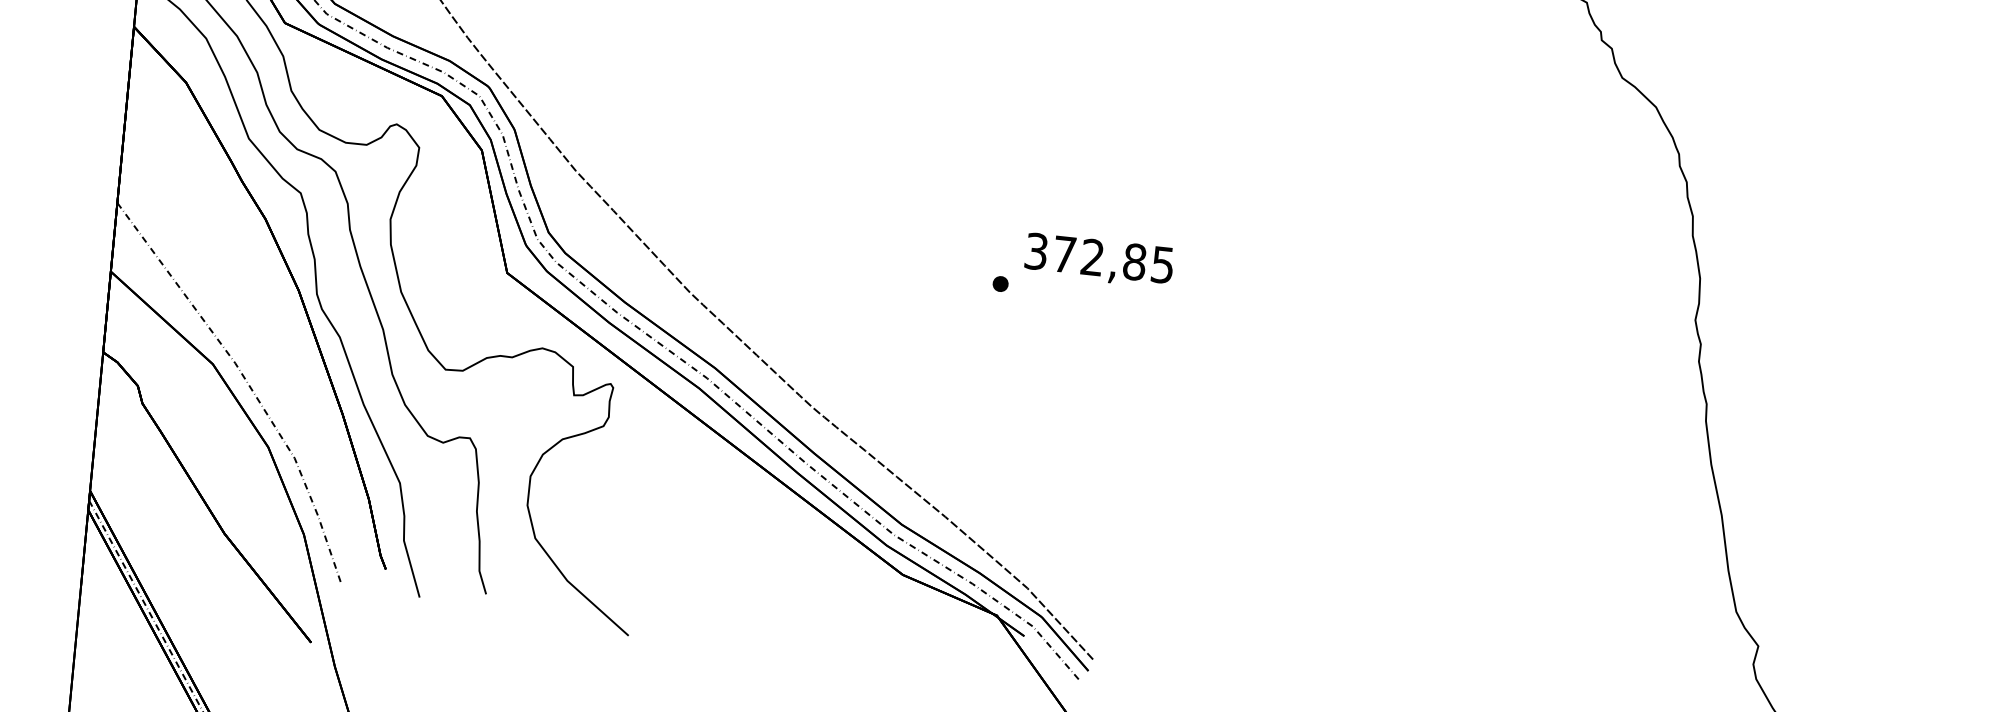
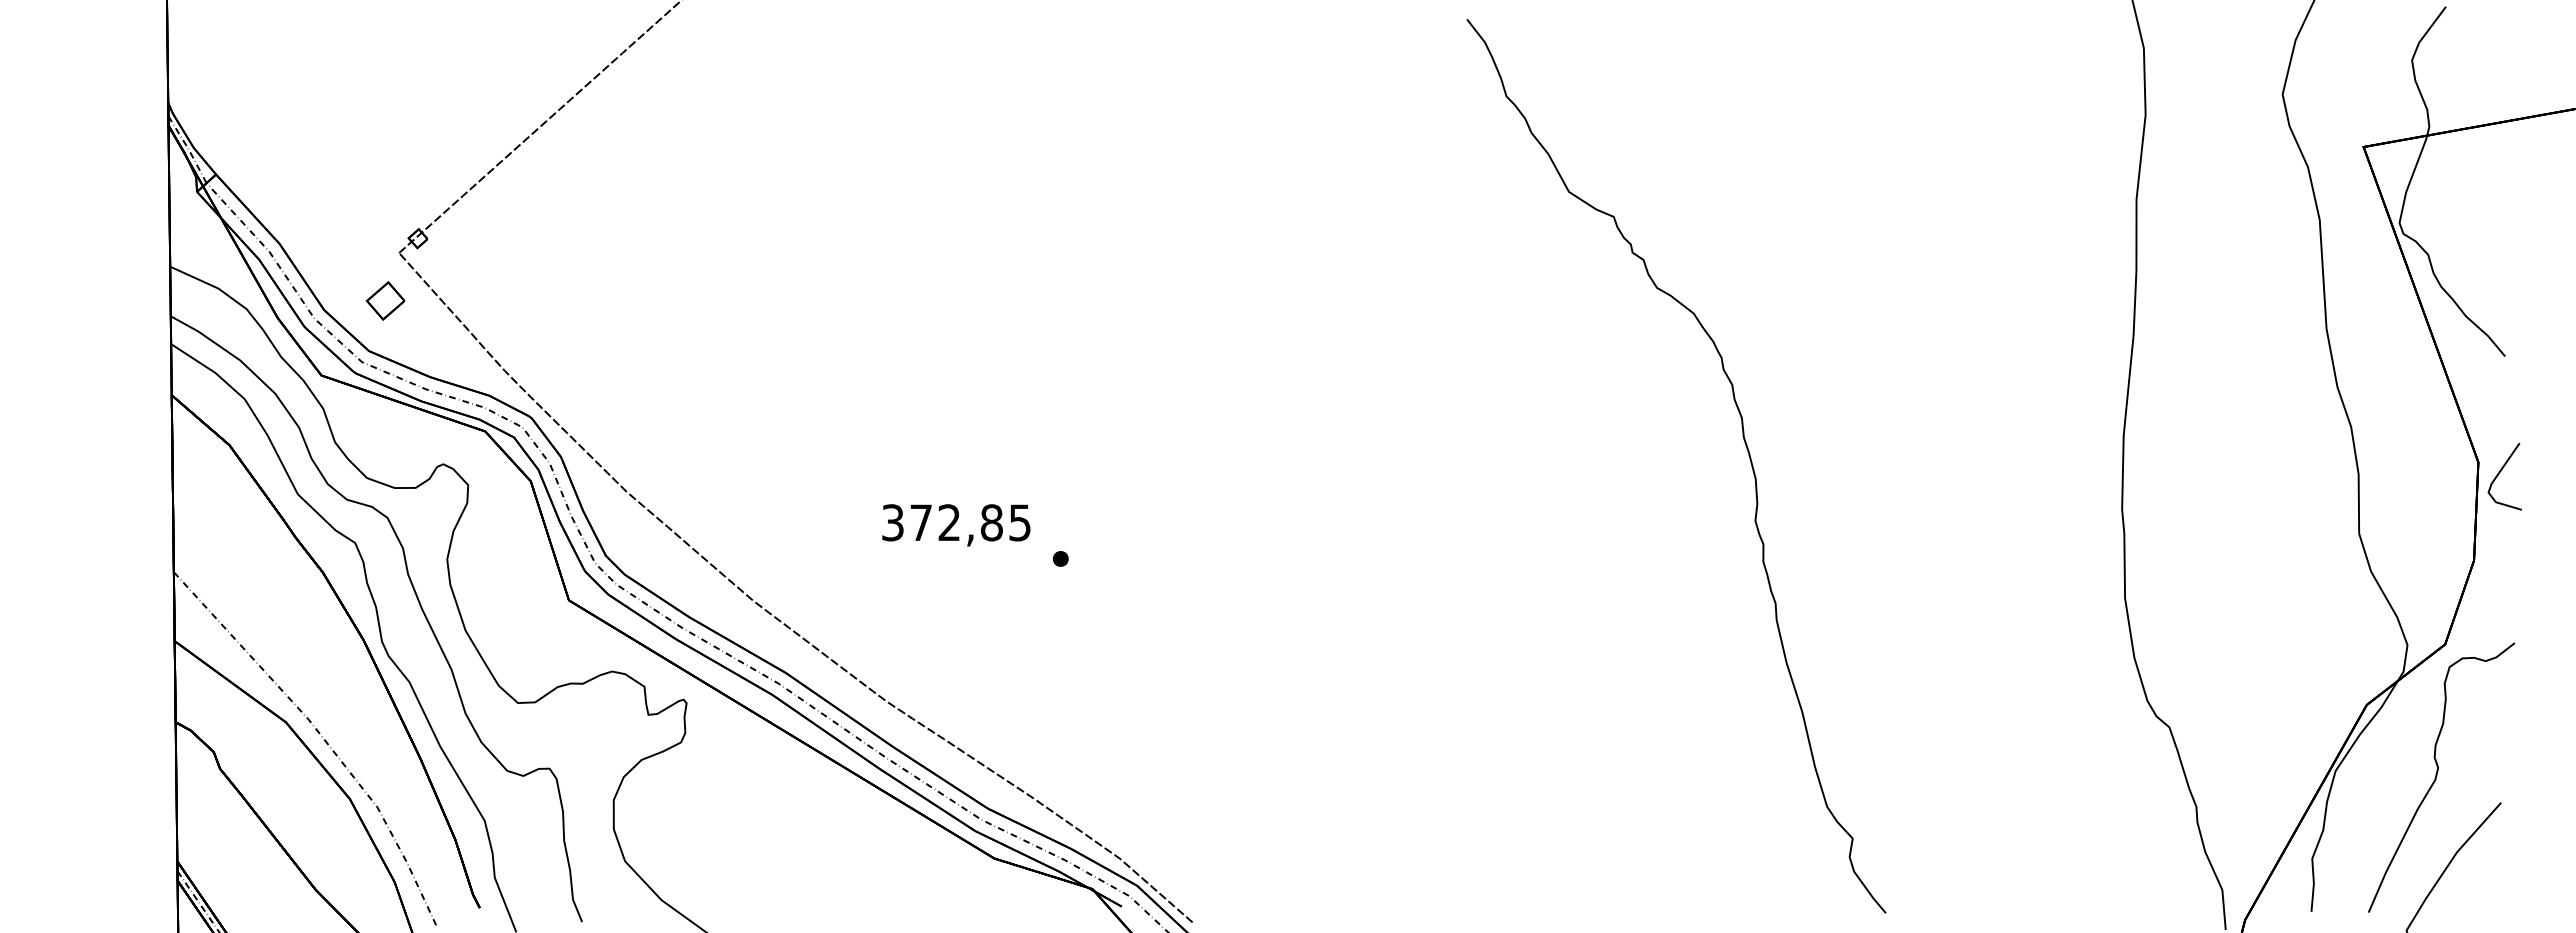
text: (1099, 260) -> (956, 525), moved

